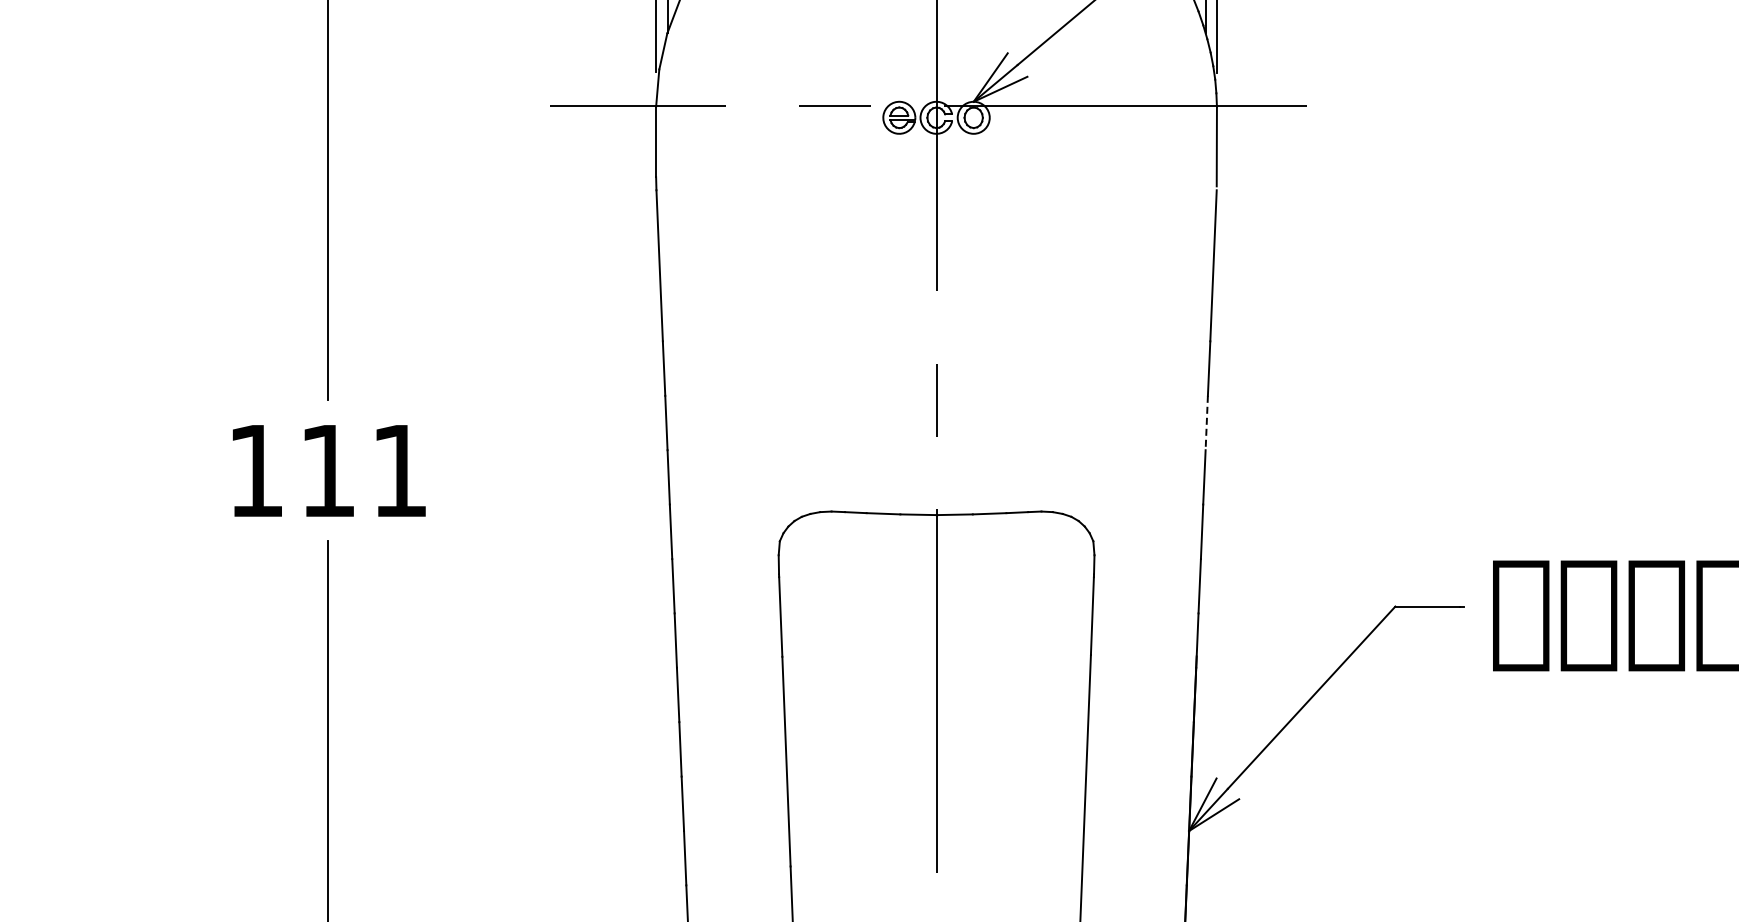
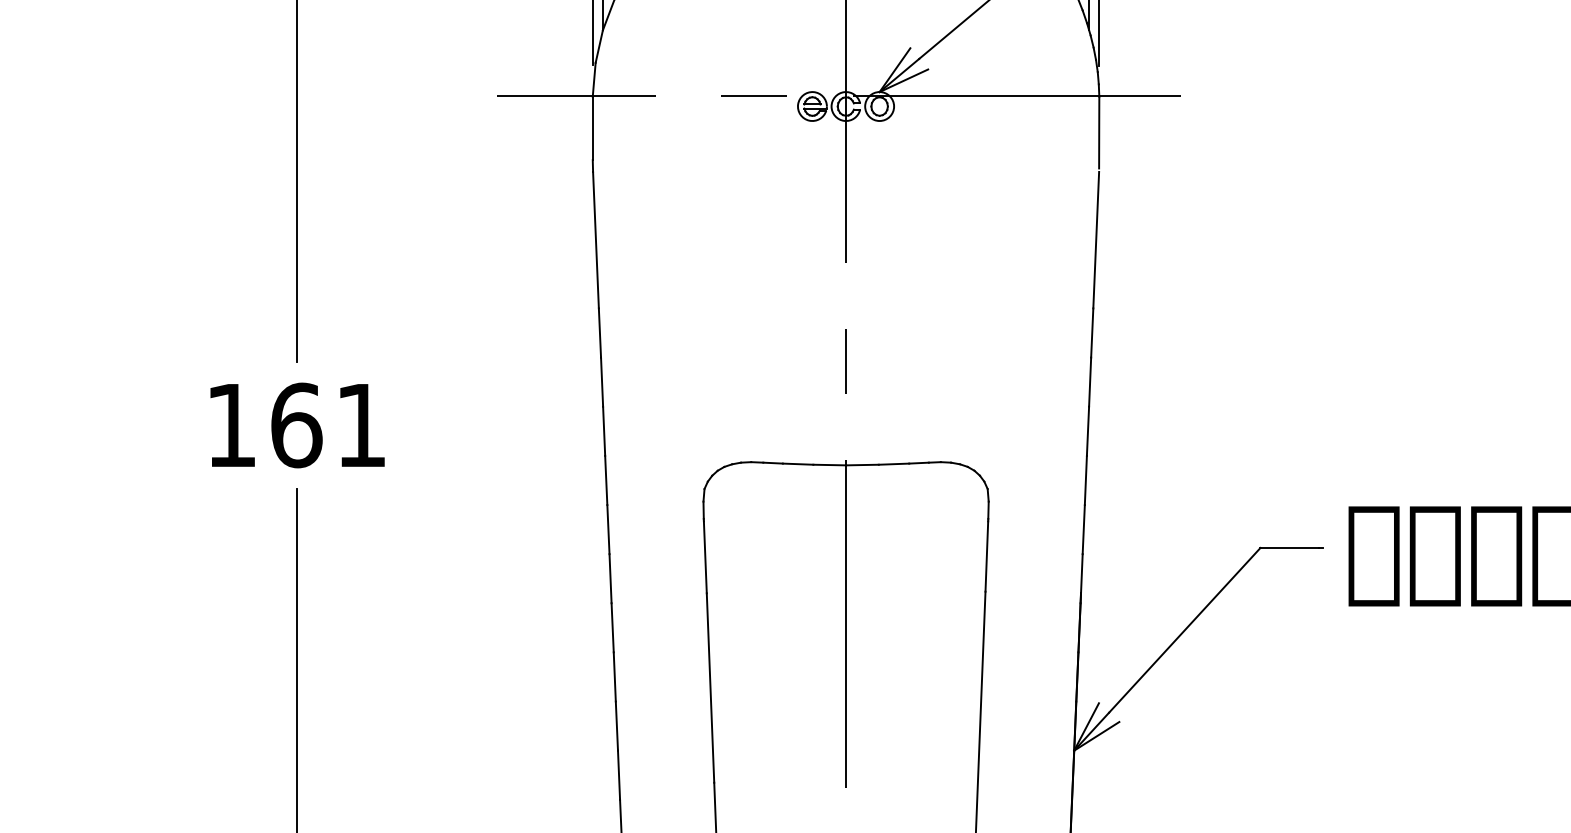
line: (1206, 423) -> (1089, 382), dashed -> solid
text: (328, 470) -> (296, 425), 111 -> 161

